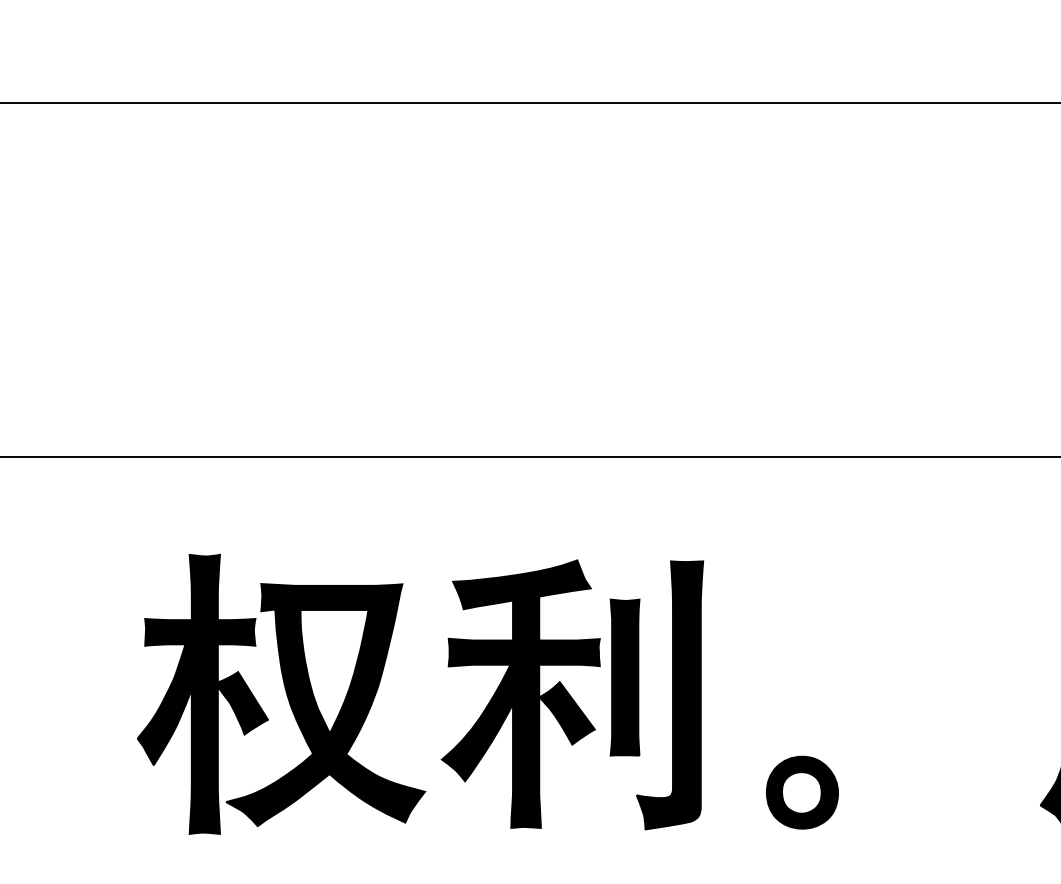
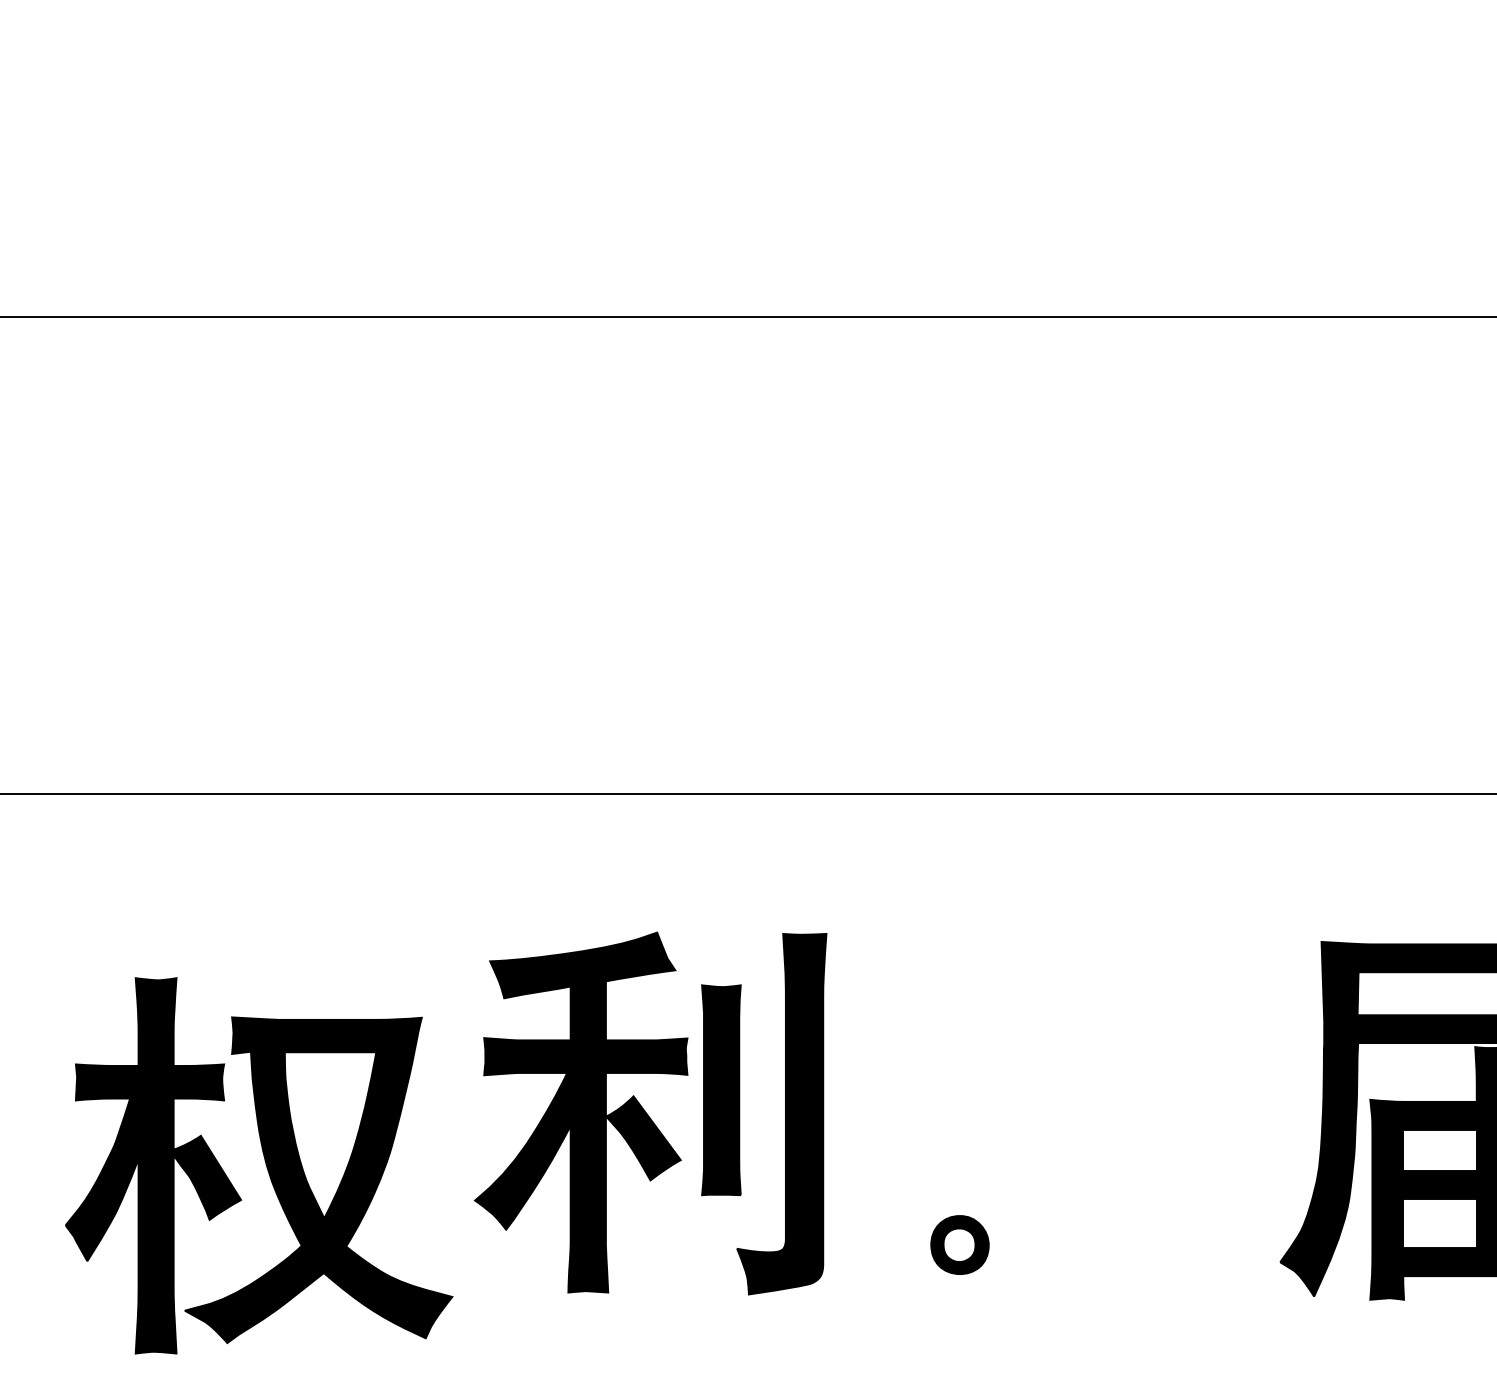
part: (286, 693) -> (265, 1164), moved
part: (802, 792) -> (959, 1244), size x0.6

